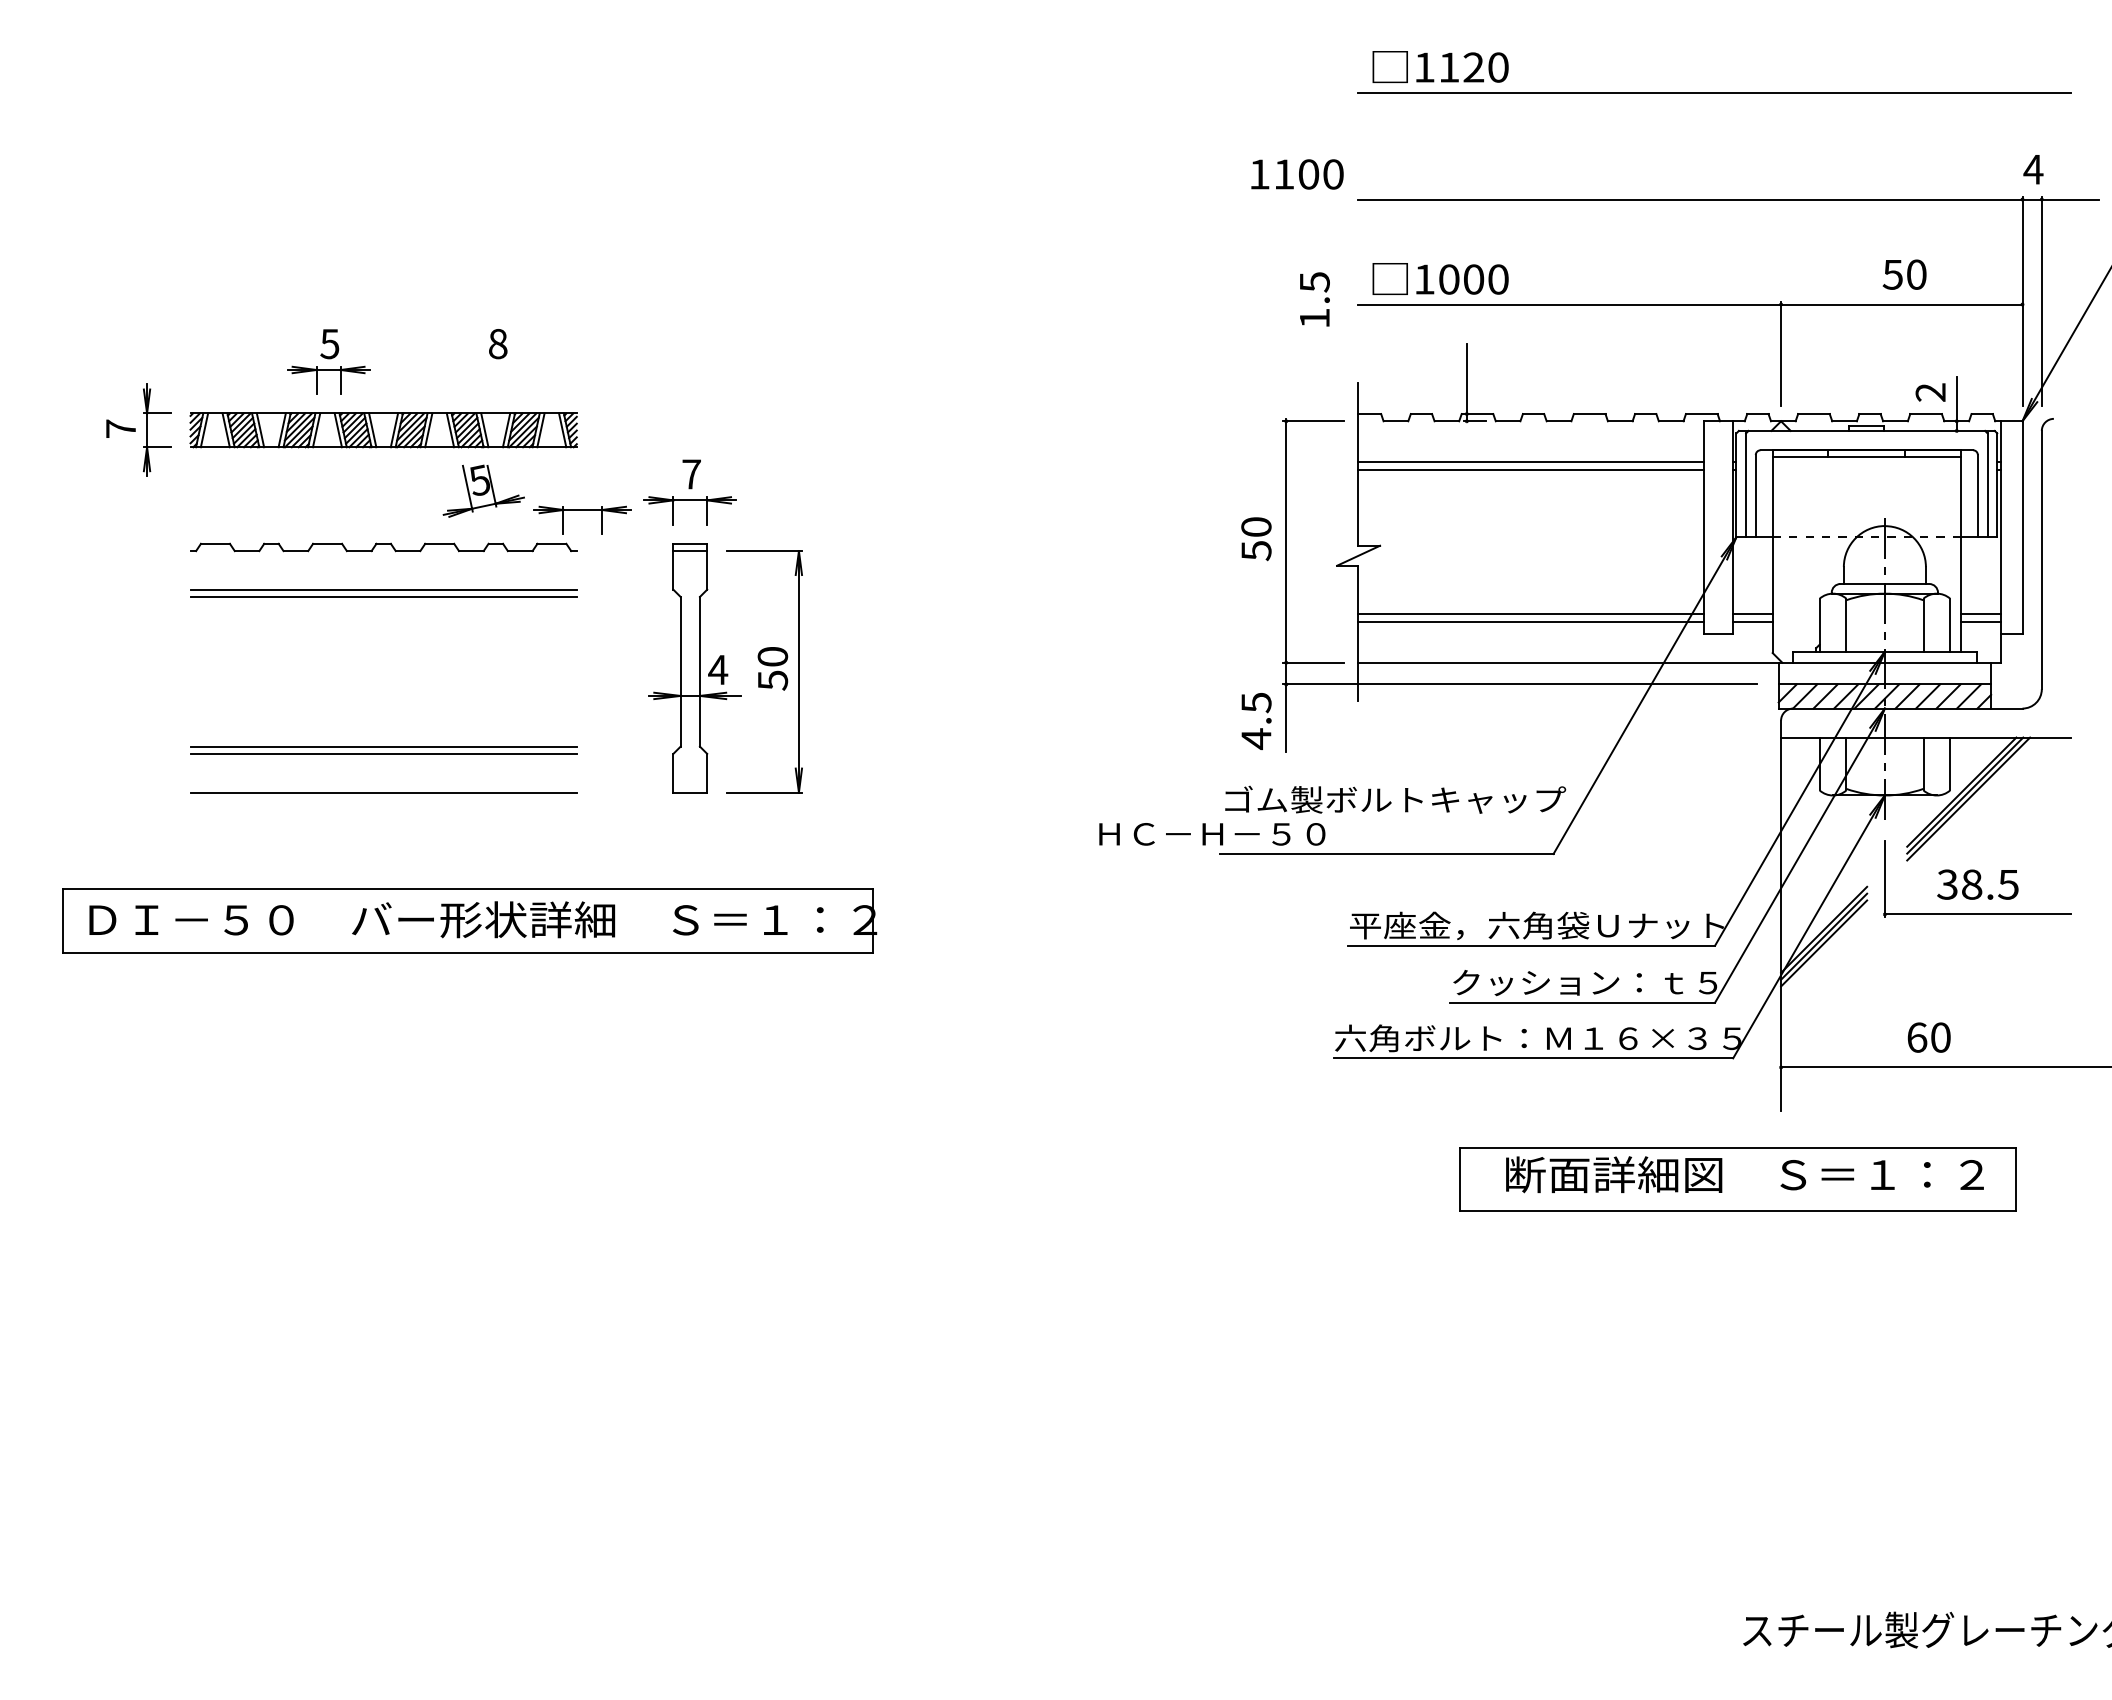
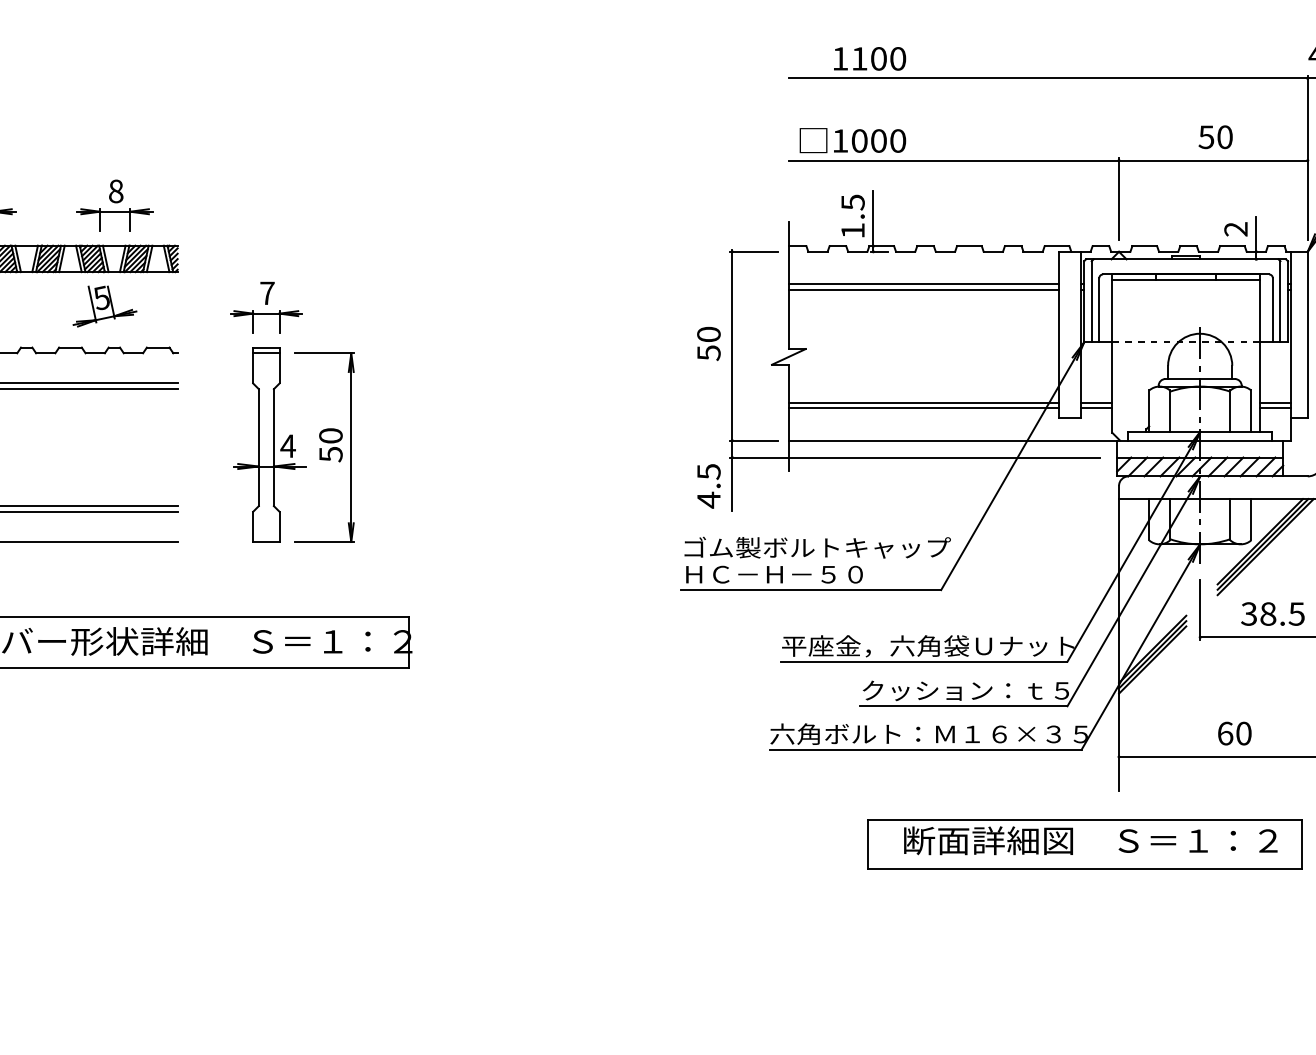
text: (1297, 174) -> (870, 58), moved
text: (1314, 299) -> (852, 216), moved
part: (582, 510) -> (114, 212), moved
text: (1212, 834) -> (774, 574), moved

